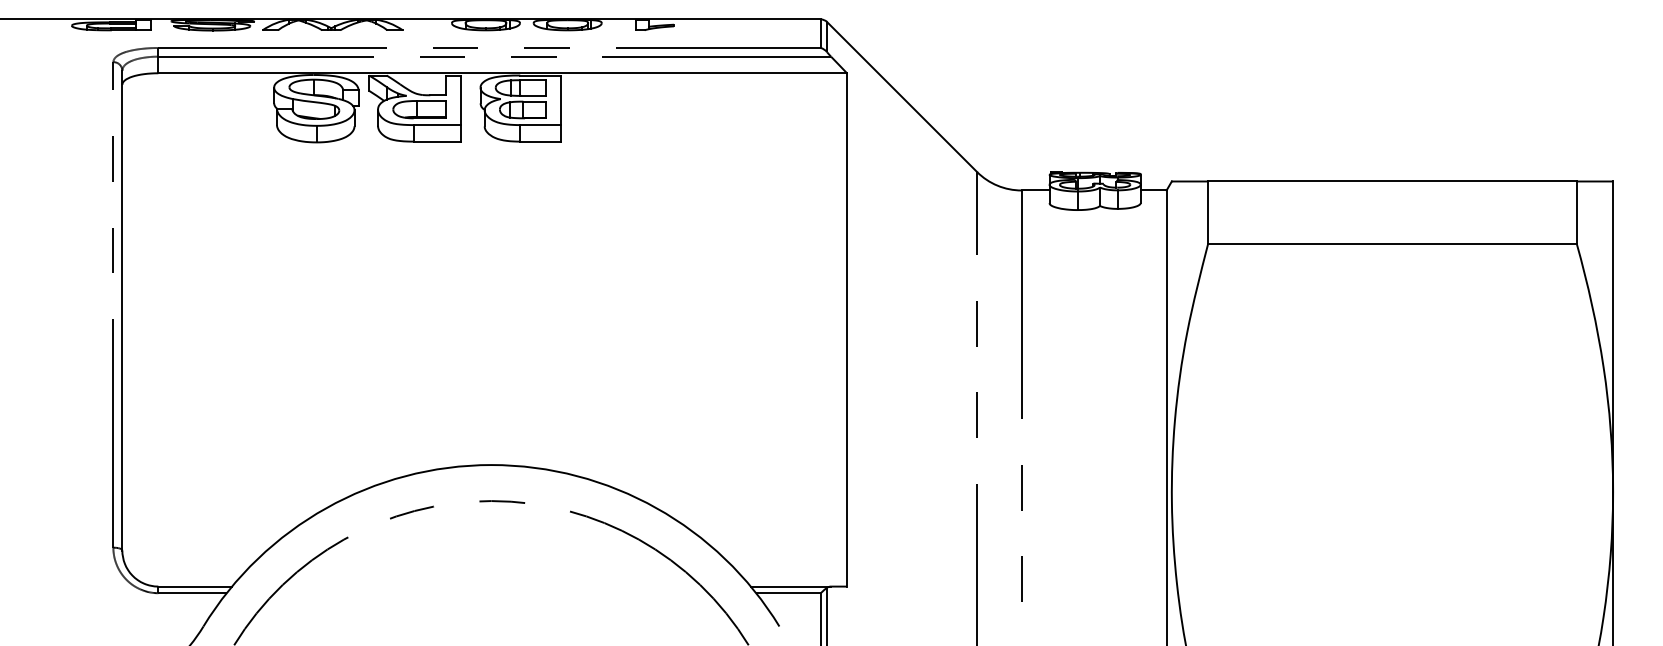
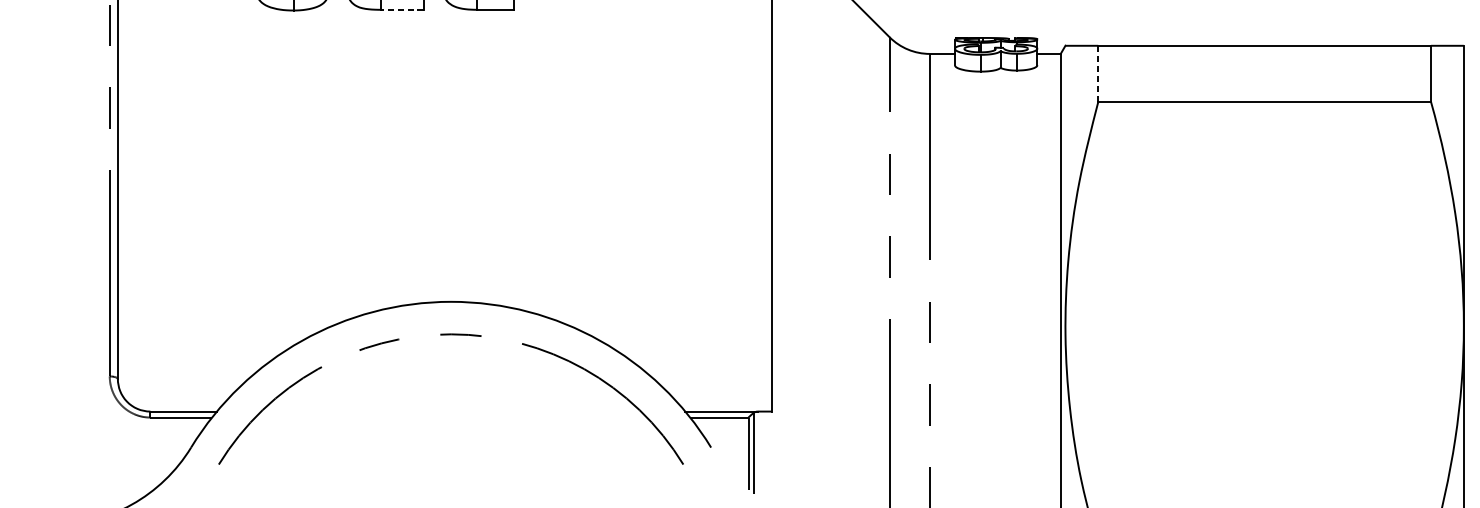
line: (437, 141) -> (402, 9), solid -> dashed
line: (1208, 212) -> (1098, 73), solid -> dashed

